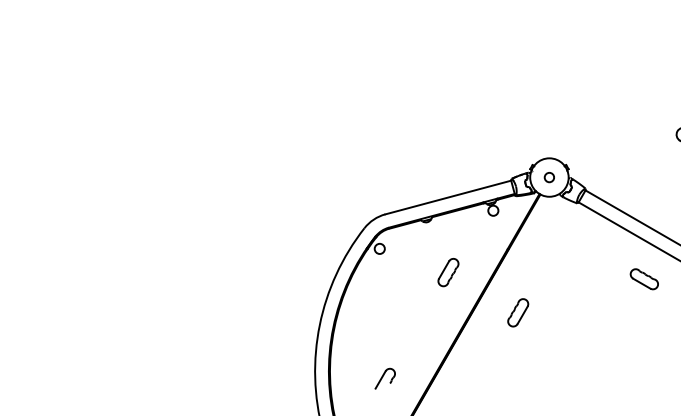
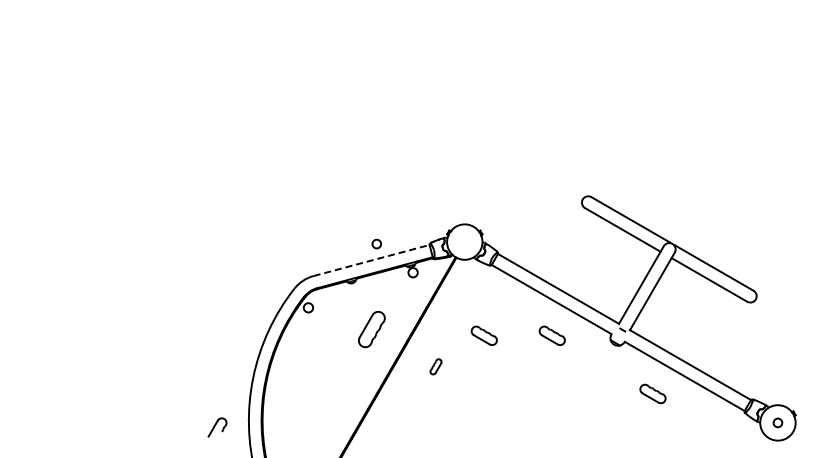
circle: (549, 176) -> (376, 243), moved
line: (448, 197) -> (371, 260), solid -> dashed
part: (448, 272) -> (371, 329), size x1.4
part: (569, 278) -> (483, 335), added
part: (517, 312) -> (435, 366), size x0.6
part: (385, 378) -> (217, 427), moved

